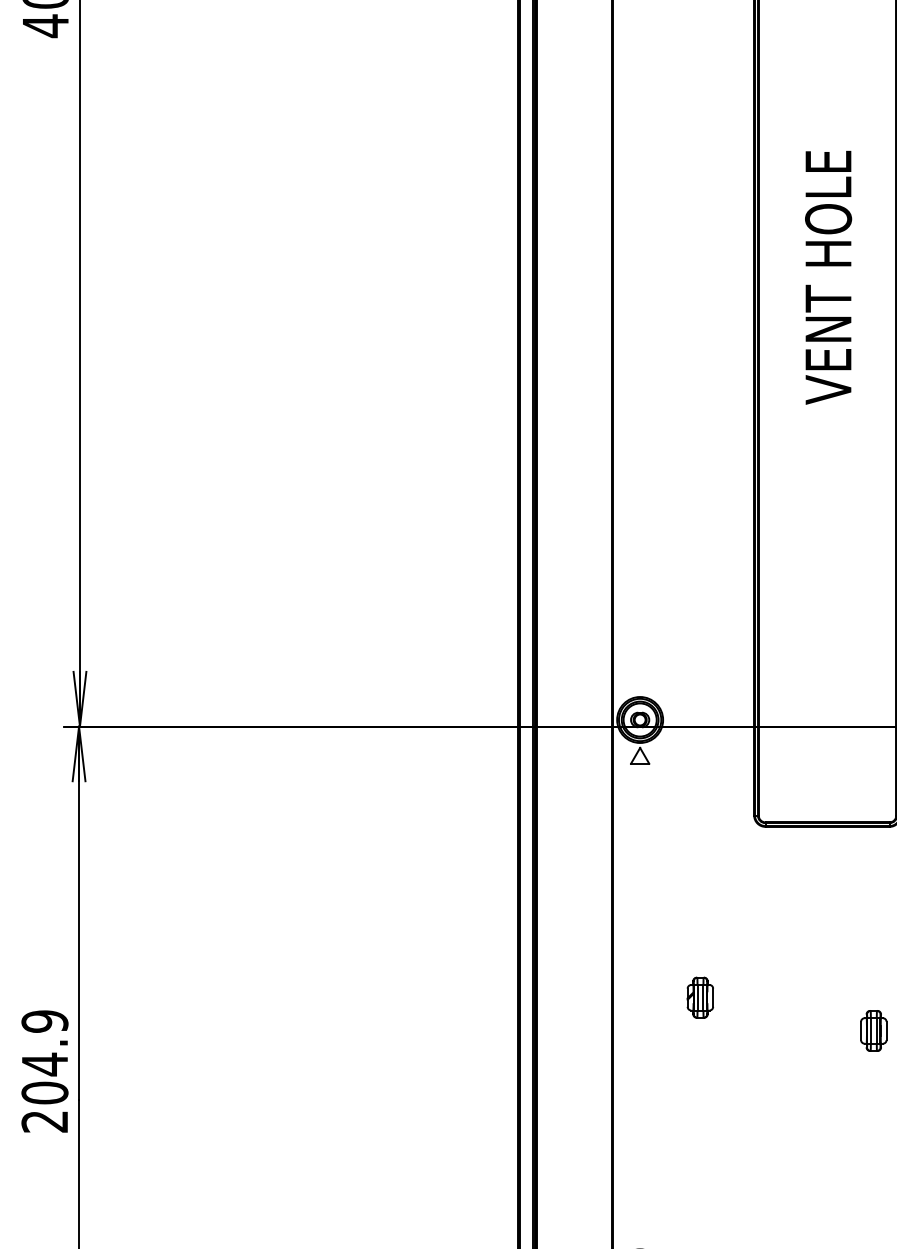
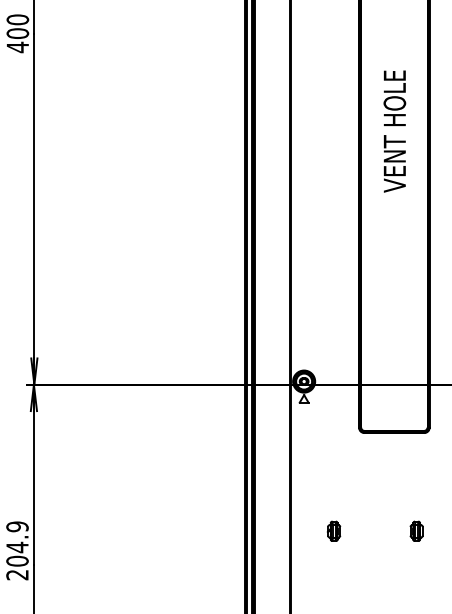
text: (827, 277) -> (394, 131), moved
part: (701, 995) -> (334, 530), moved

